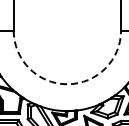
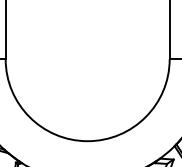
arc: (67, 84) -> (87, 141), dashed -> solid

